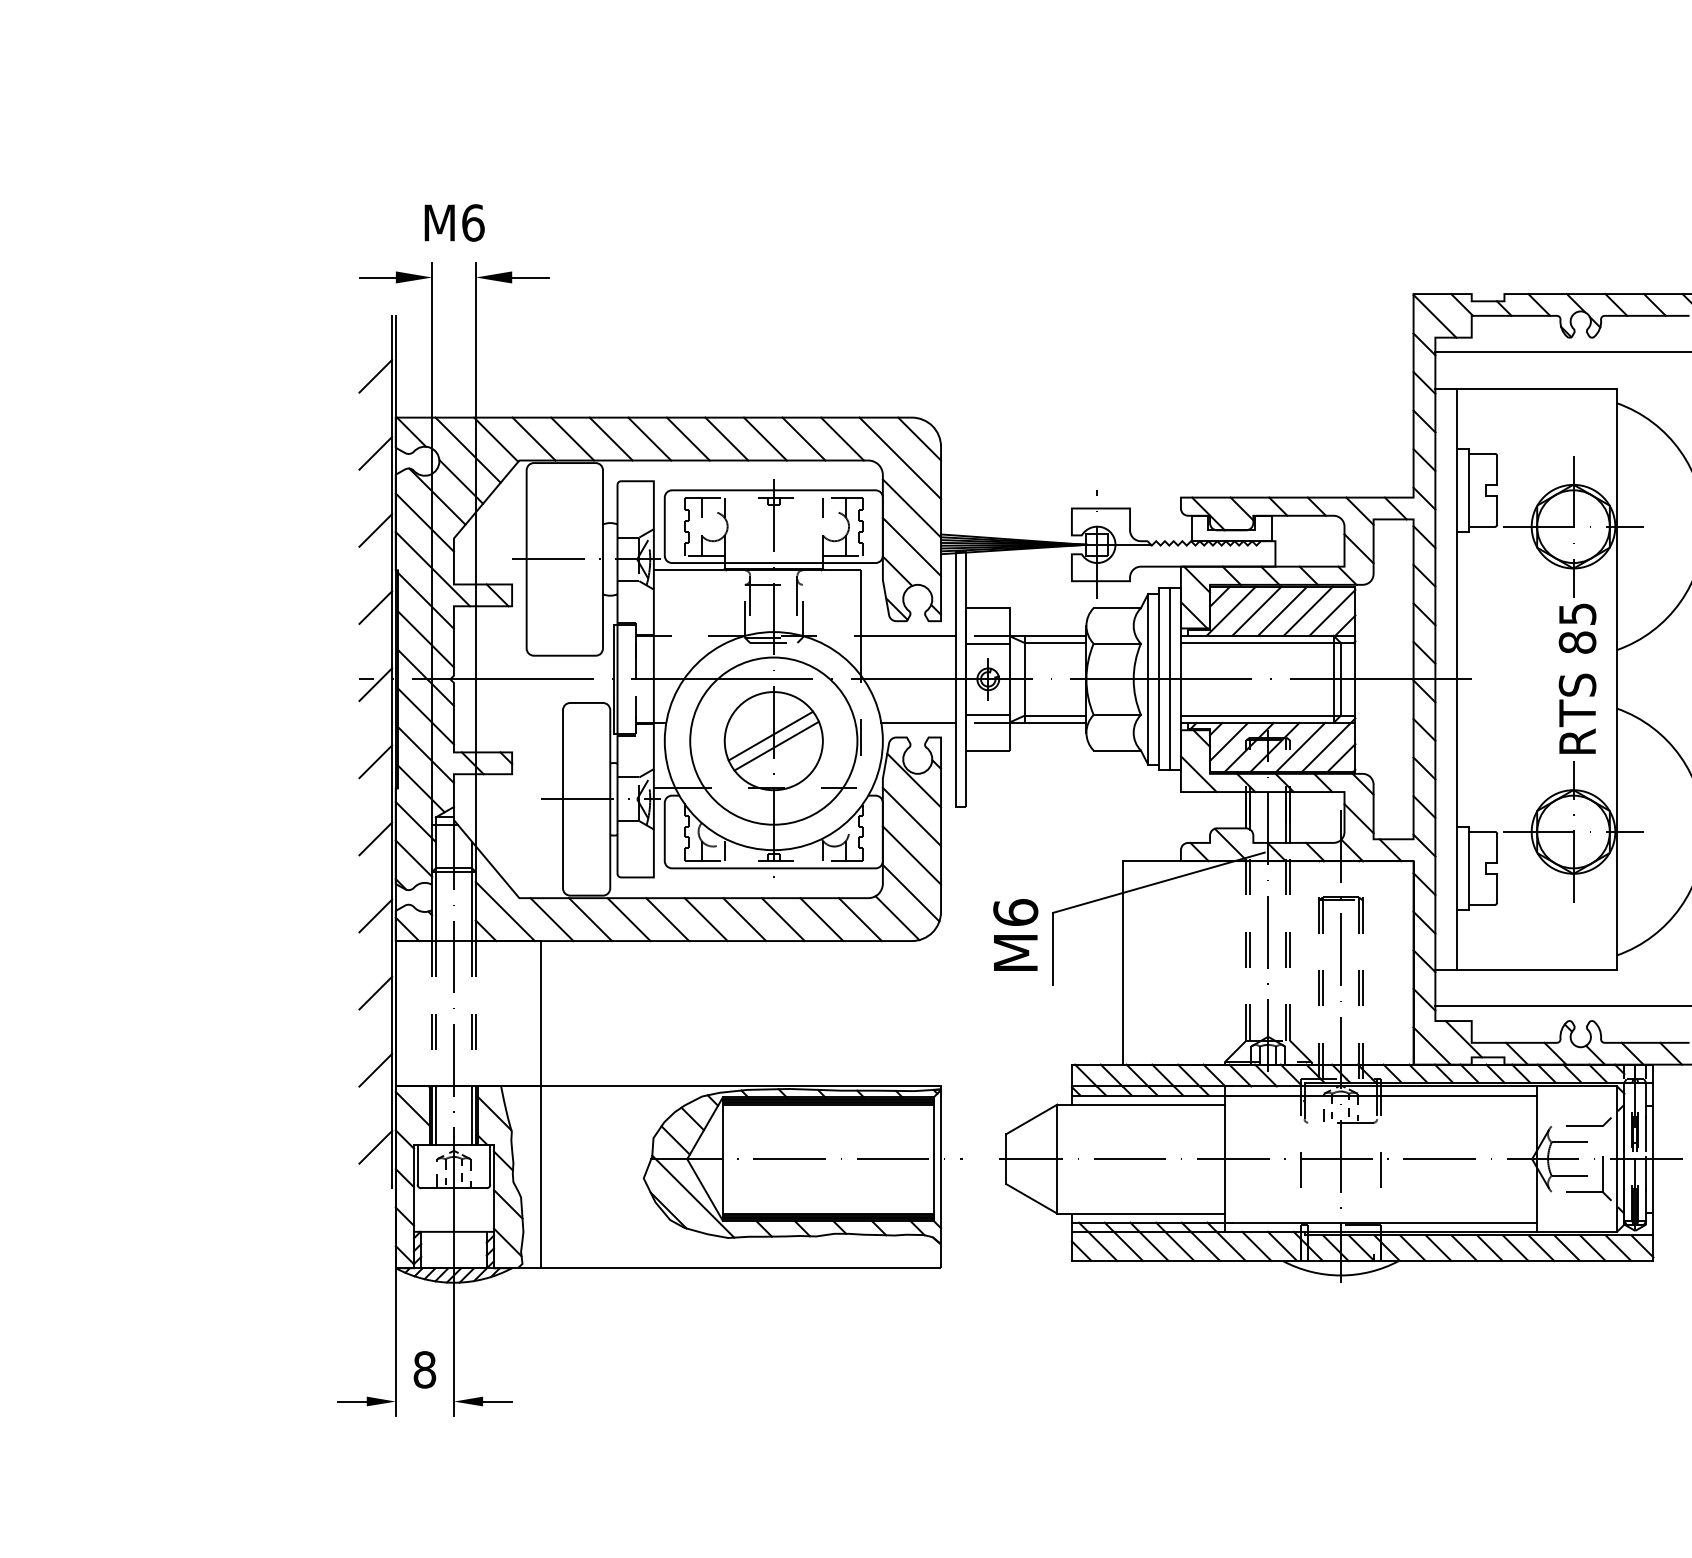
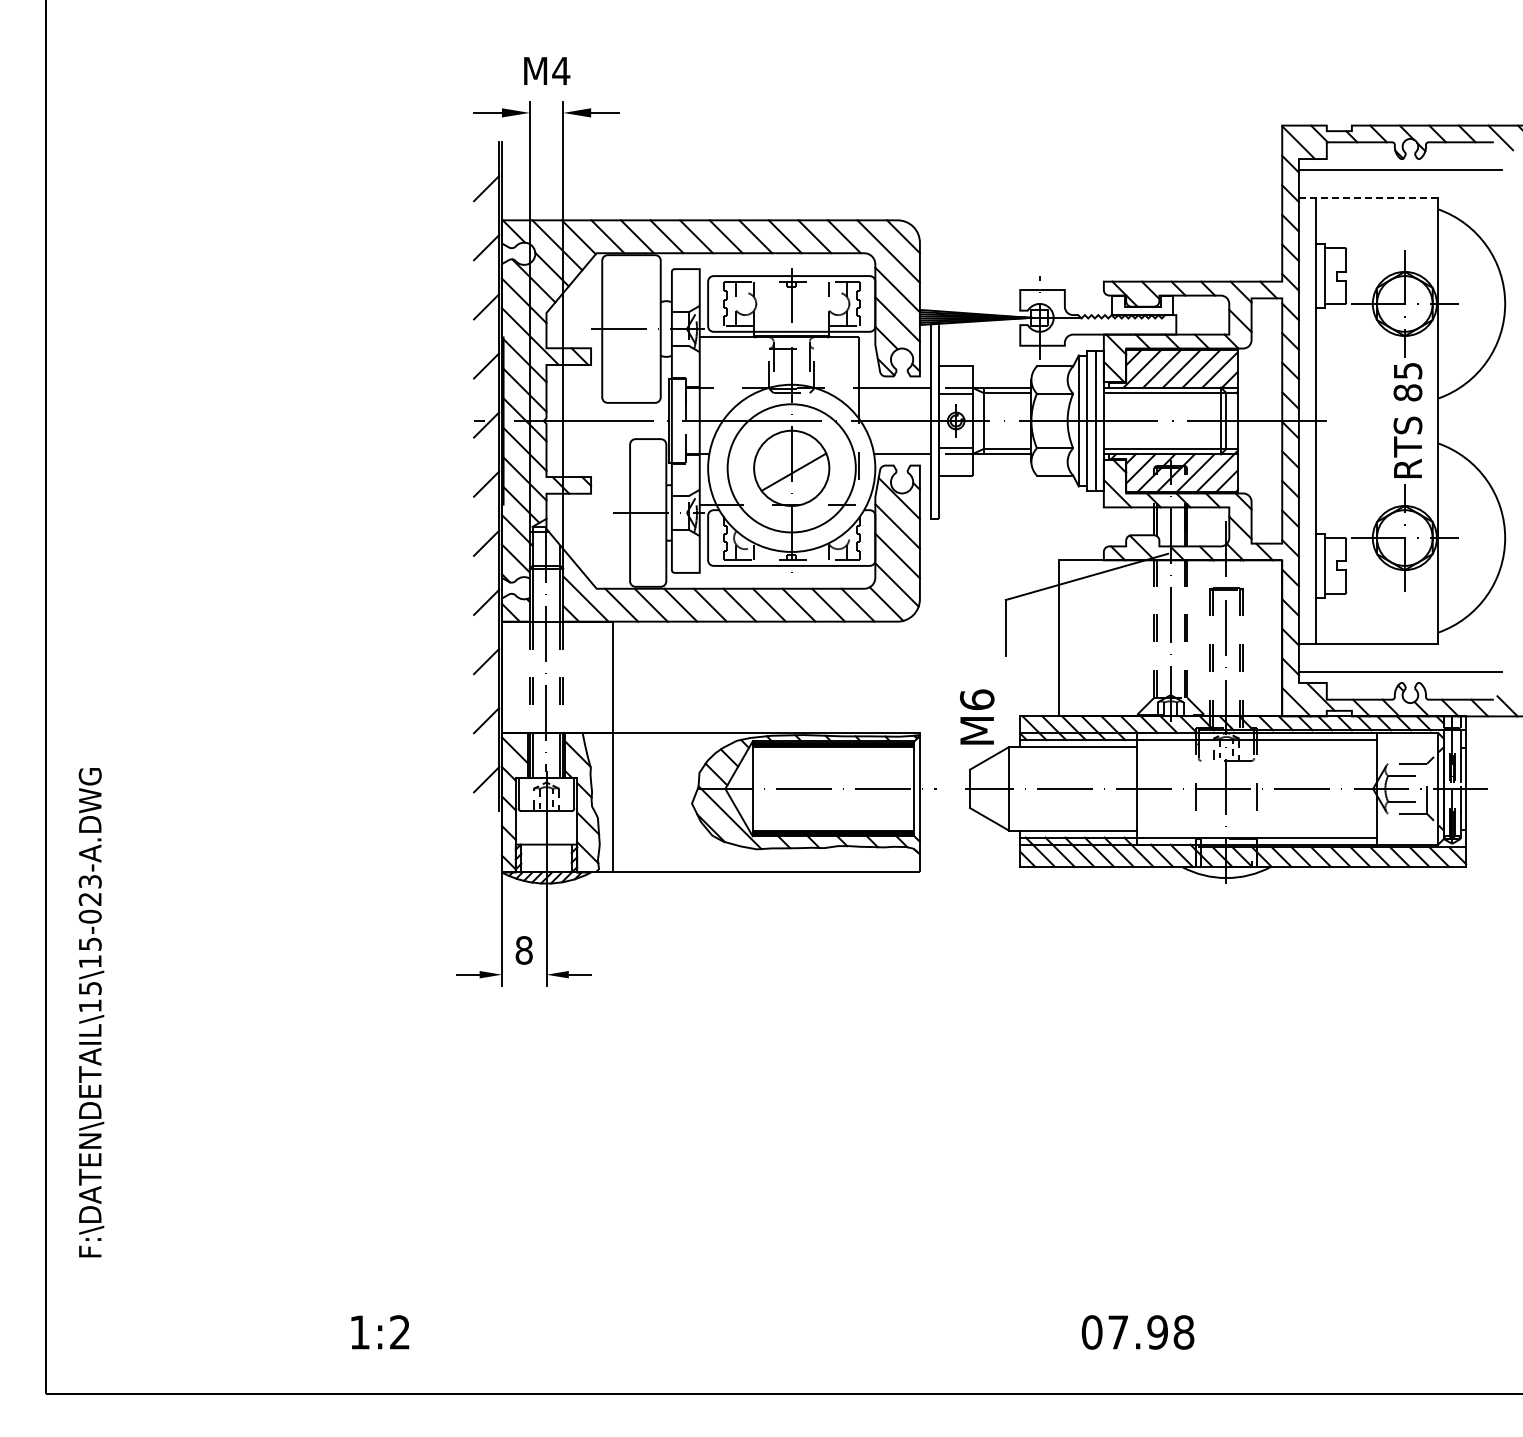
text: (473, 222) -> (561, 70), M6 -> M4
line: (1526, 389) -> (1368, 198), solid -> dashed
line: (770, 736) -> (789, 464), removed
text: (1016, 934) -> (977, 716), moved

